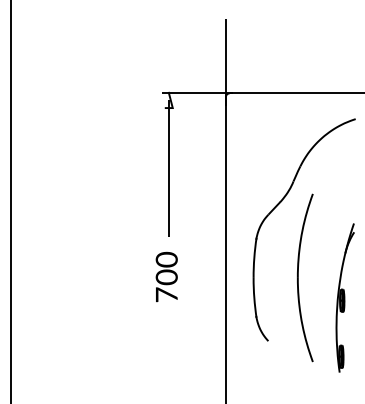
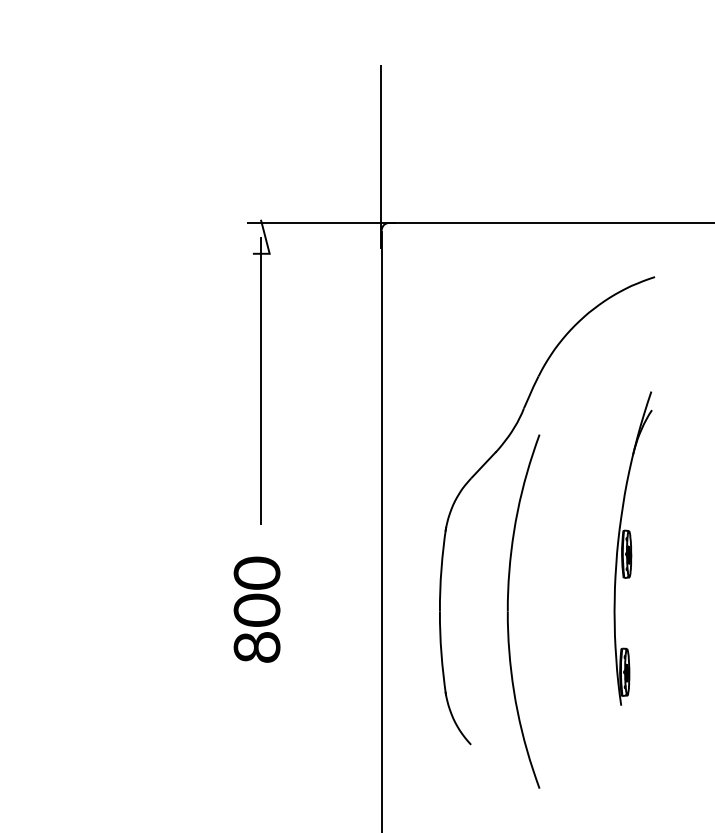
part: (298, 277) -> (509, 610), moved
text: (166, 294) -> (256, 646), 700 -> 800
part: (344, 297) -> (631, 547), moved

